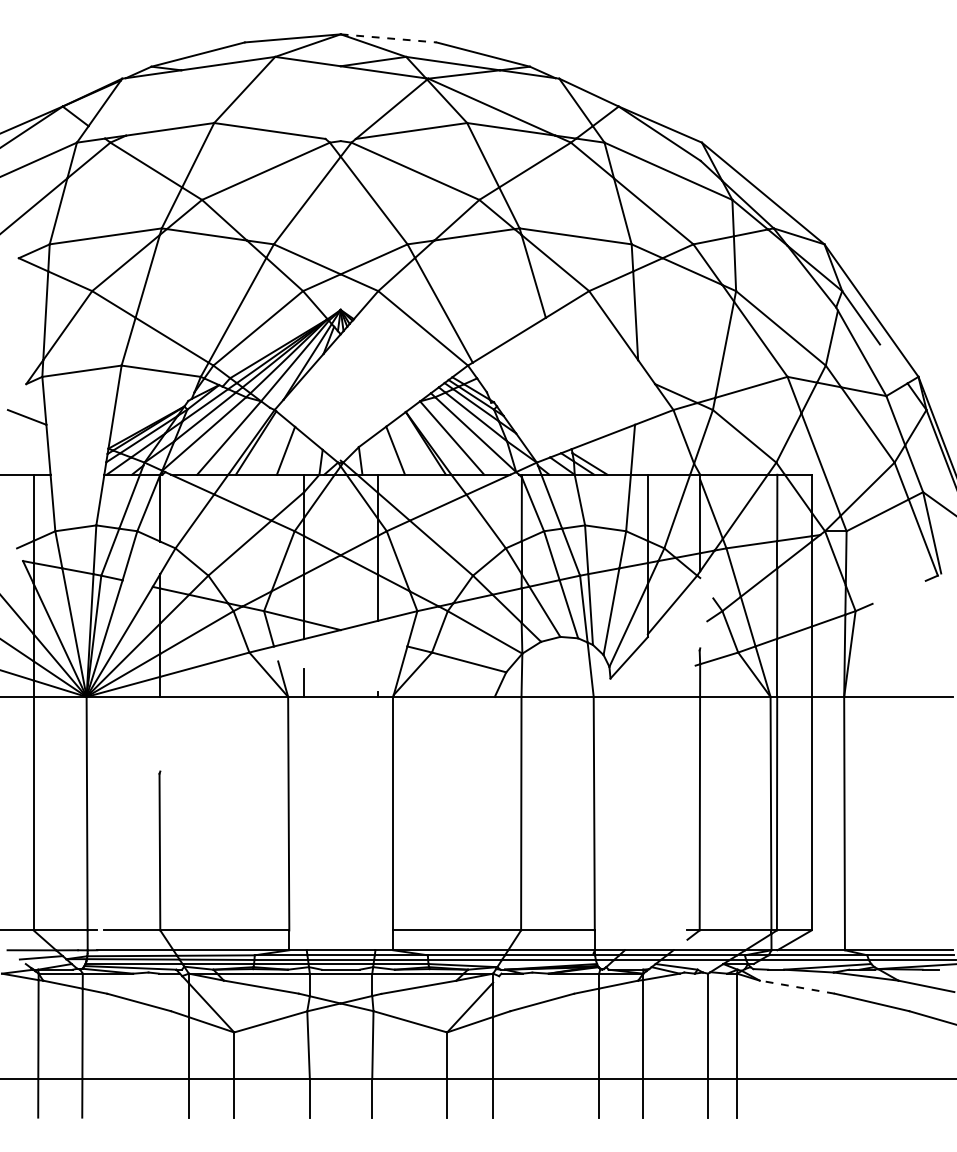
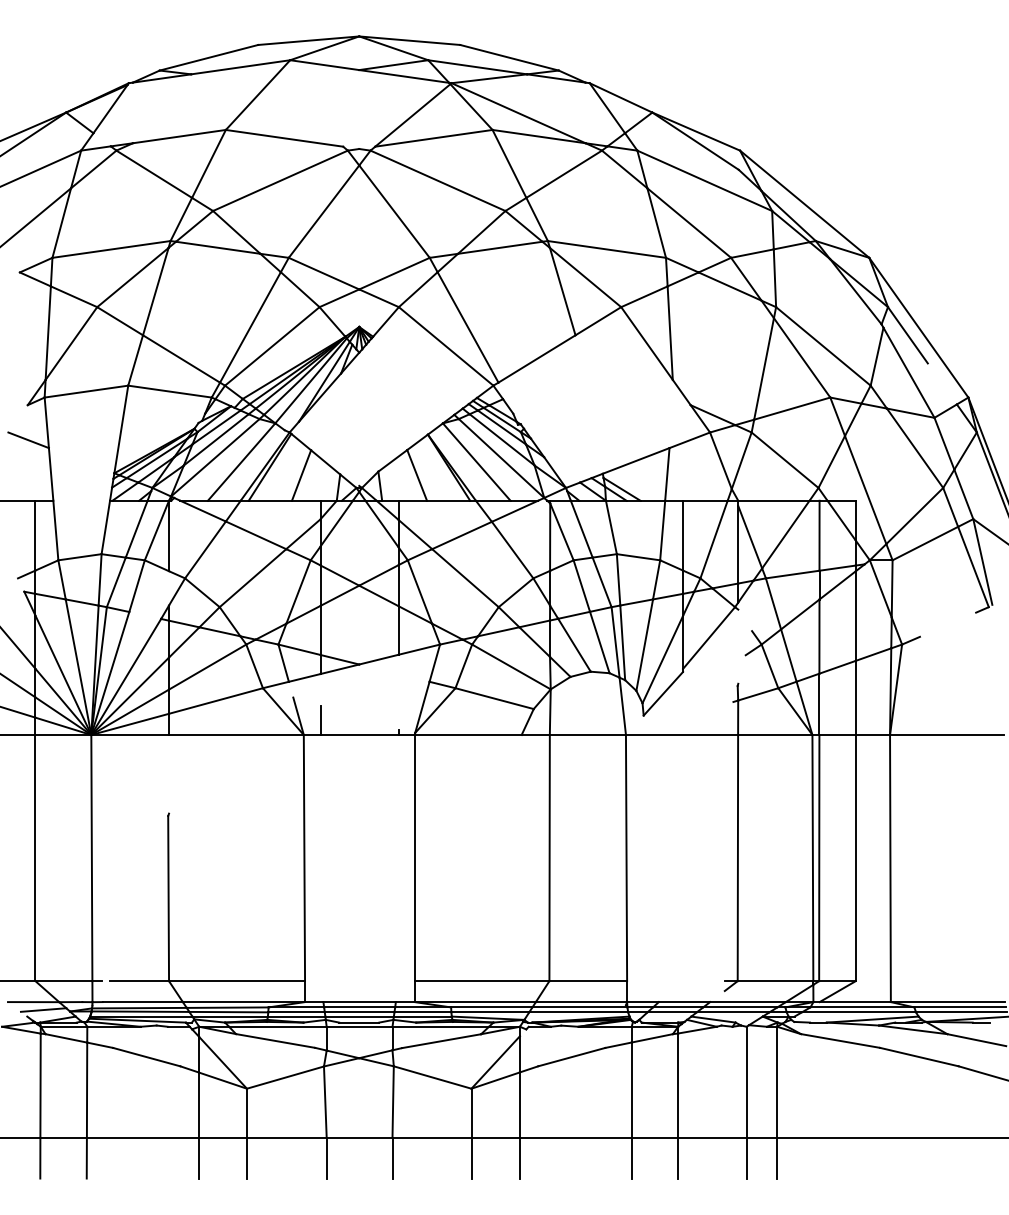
line: (388, 38) -> (409, 40), dashed -> solid
line: (797, 986) -> (840, 1040), dashed -> solid

